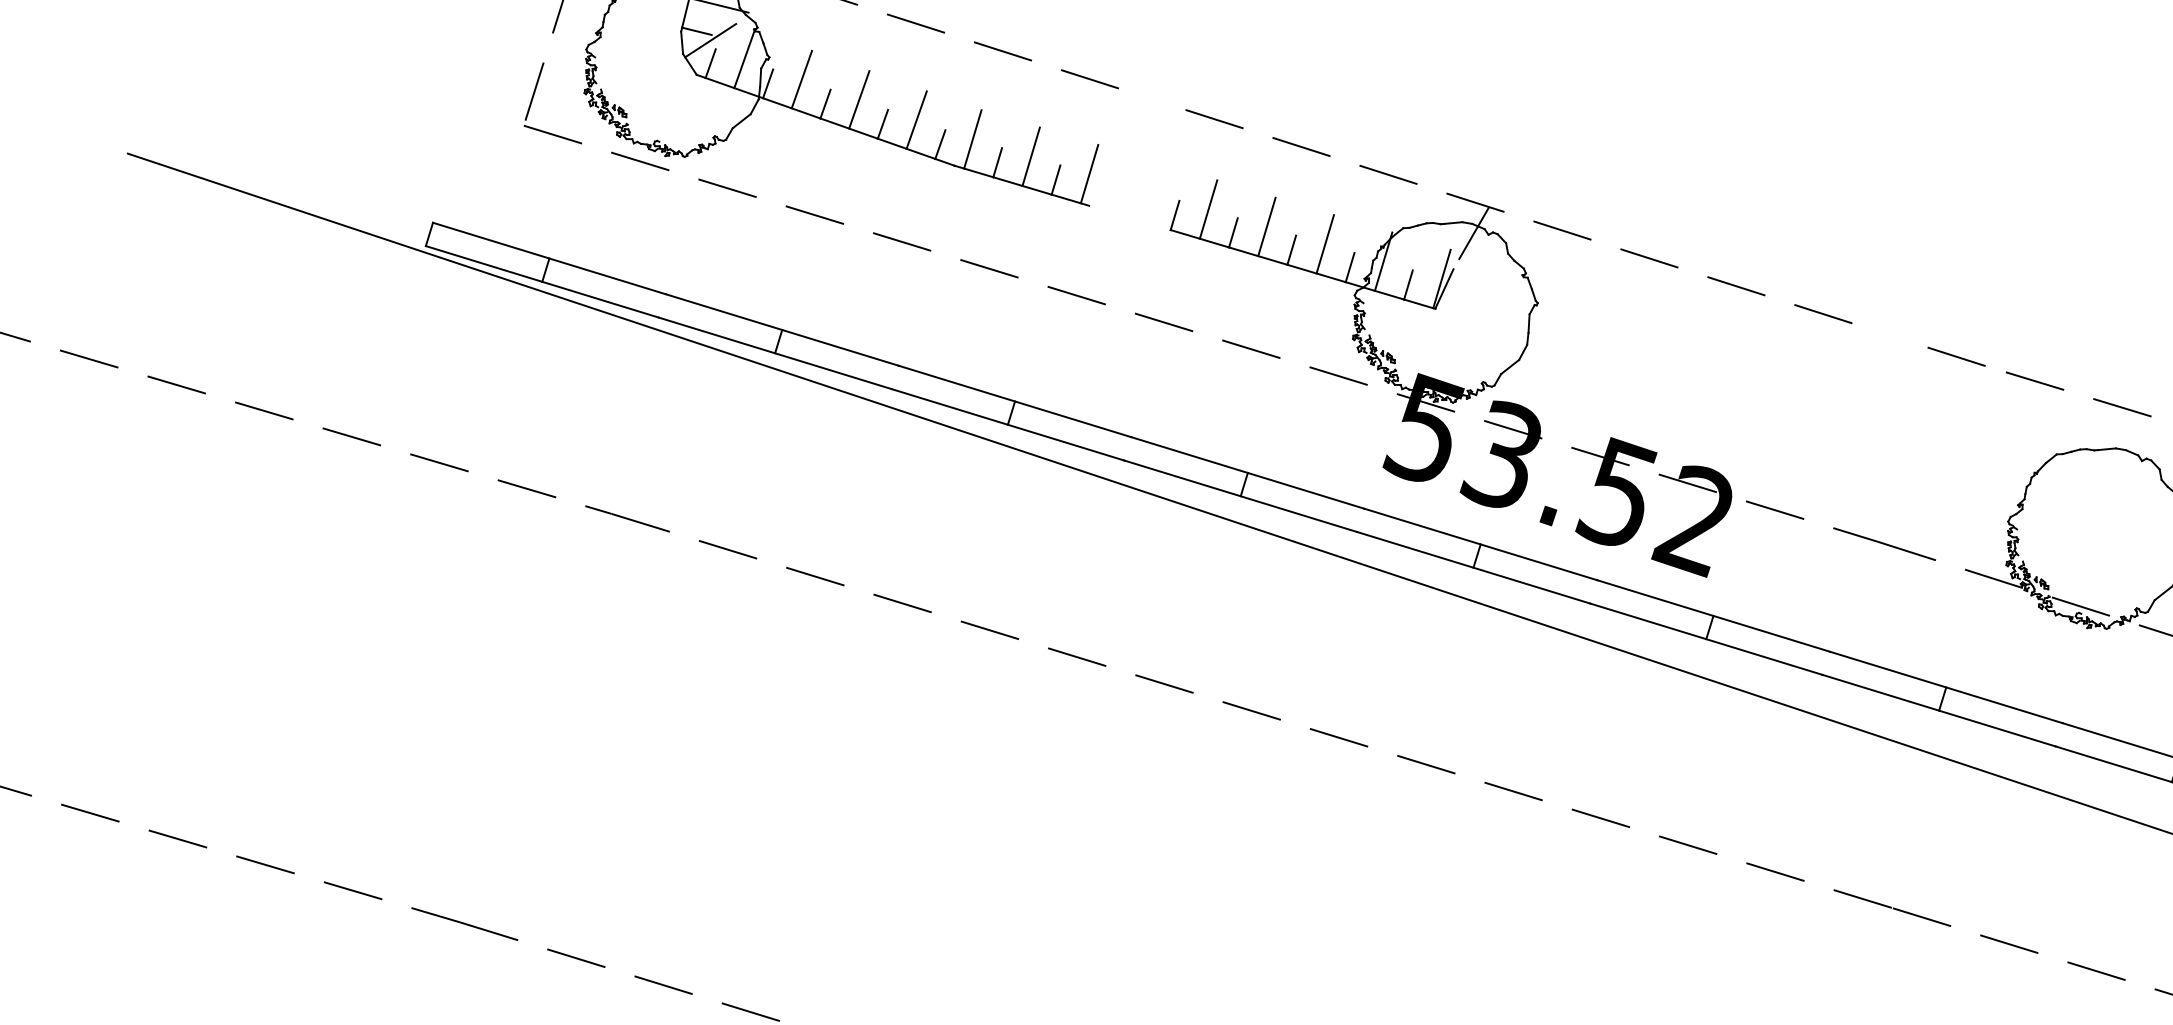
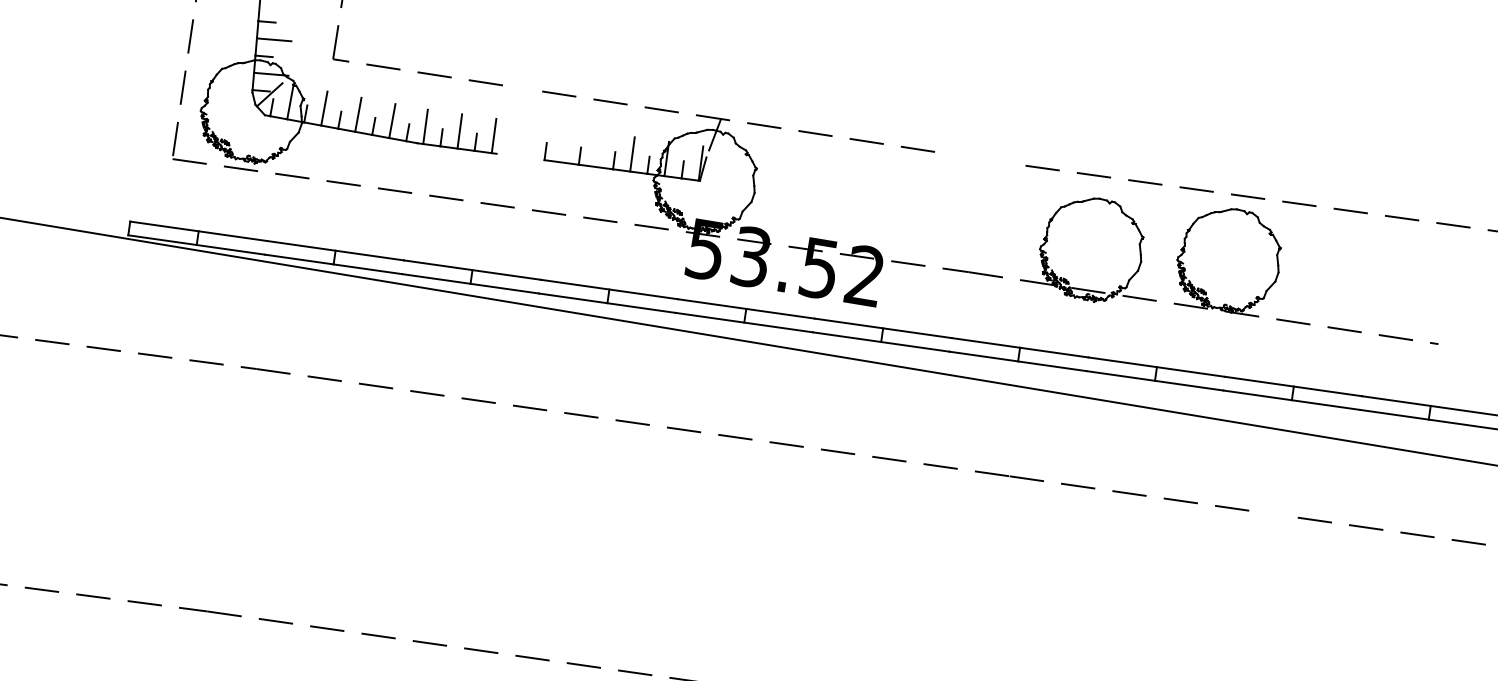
line: (1207, 209) -> (563, 145), removed
line: (1265, 226) -> (597, 149), removed
line: (1956, 356) -> (996, 161), removed

